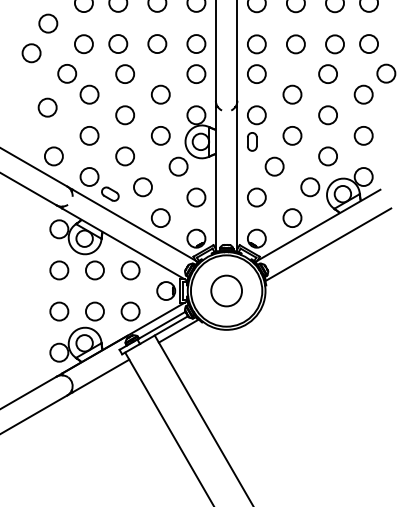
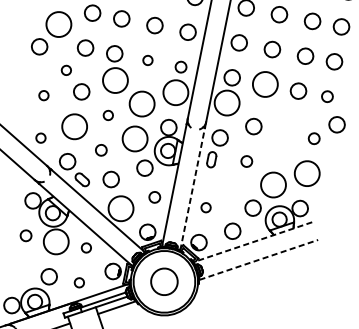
circle: (48, 23) -> (59, 24), size x1.6
circle: (157, 43) -> (148, 60), size x0.6
circle: (196, 43) -> (181, 66), size x0.7
circle: (368, 43) -> (327, 96), size x0.7
circle: (295, 44) -> (264, 84), size x1.6
circle: (67, 73) -> (66, 70), size x0.6
circle: (327, 73) -> (287, 114), removed
circle: (125, 74) -> (115, 80), size x1.6
circle: (196, 74) -> (175, 93), size x1.6
circle: (256, 74) -> (226, 103), size x1.6
circle: (160, 94) -> (141, 103), size x1.6
circle: (363, 94) -> (314, 138), size x0.7
circle: (47, 107) -> (43, 95), size x0.6
circle: (124, 115) -> (107, 115), size x0.6
circle: (327, 115) -> (279, 150), removed
circle: (89, 135) -> (74, 126), size x1.6
circle: (160, 135) -> (134, 138), size x1.6
circle: (292, 135) -> (246, 161), size x0.7
circle: (363, 135) -> (307, 173), size x1.6
circle: (53, 156) -> (40, 138), size x0.6
circle: (124, 156) -> (100, 150), size x0.7
circle: (328, 156) -> (273, 185), size x1.6
circle: (274, 166) -> (226, 184), removed
line: (237, 179) -> (192, 189), solid -> dashed
circle: (196, 197) -> (154, 197), size x0.7
circle: (256, 197) -> (205, 207), size x0.6
circle: (160, 218) -> (120, 209), size x1.6
line: (317, 226) -> (252, 242), solid -> dashed
line: (329, 244) -> (259, 259), solid -> dashed
circle: (59, 270) -> (26, 235), size x0.7
circle: (94, 270) -> (55, 241), size x1.6
circle: (130, 270) -> (86, 247), size x0.6
circle: (59, 311) -> (19, 270), removed
circle: (130, 311) -> (79, 282), size x0.6

